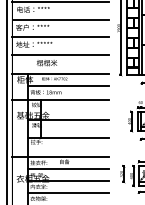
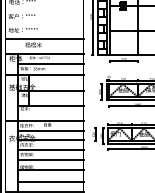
line: (60, 20) -> (44, 10), removed
line: (60, 37) -> (44, 24), removed

